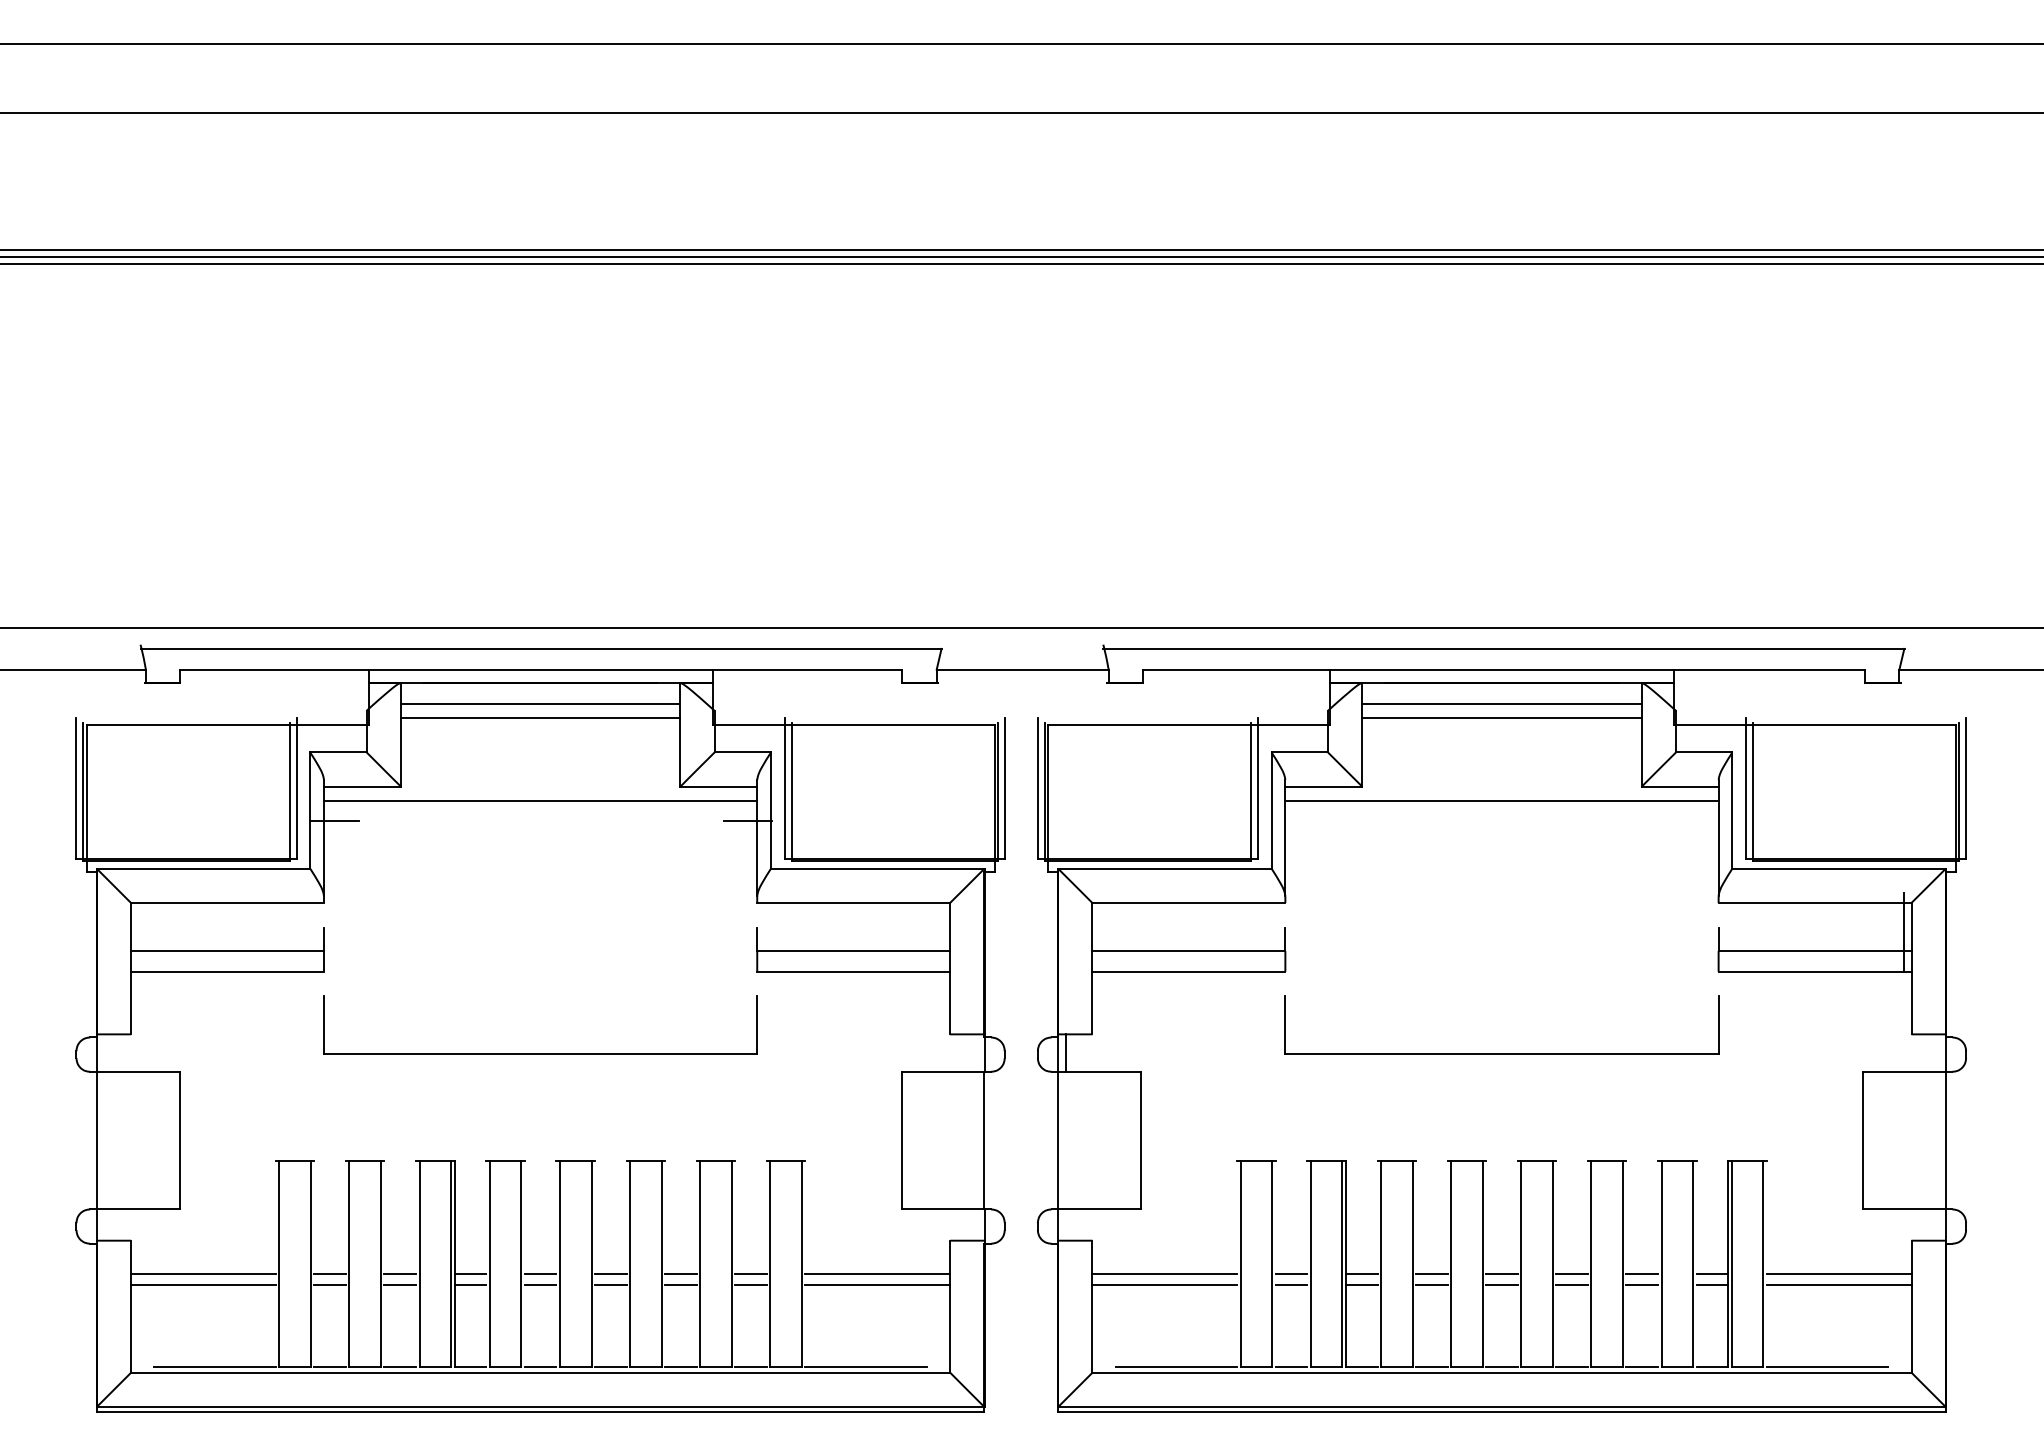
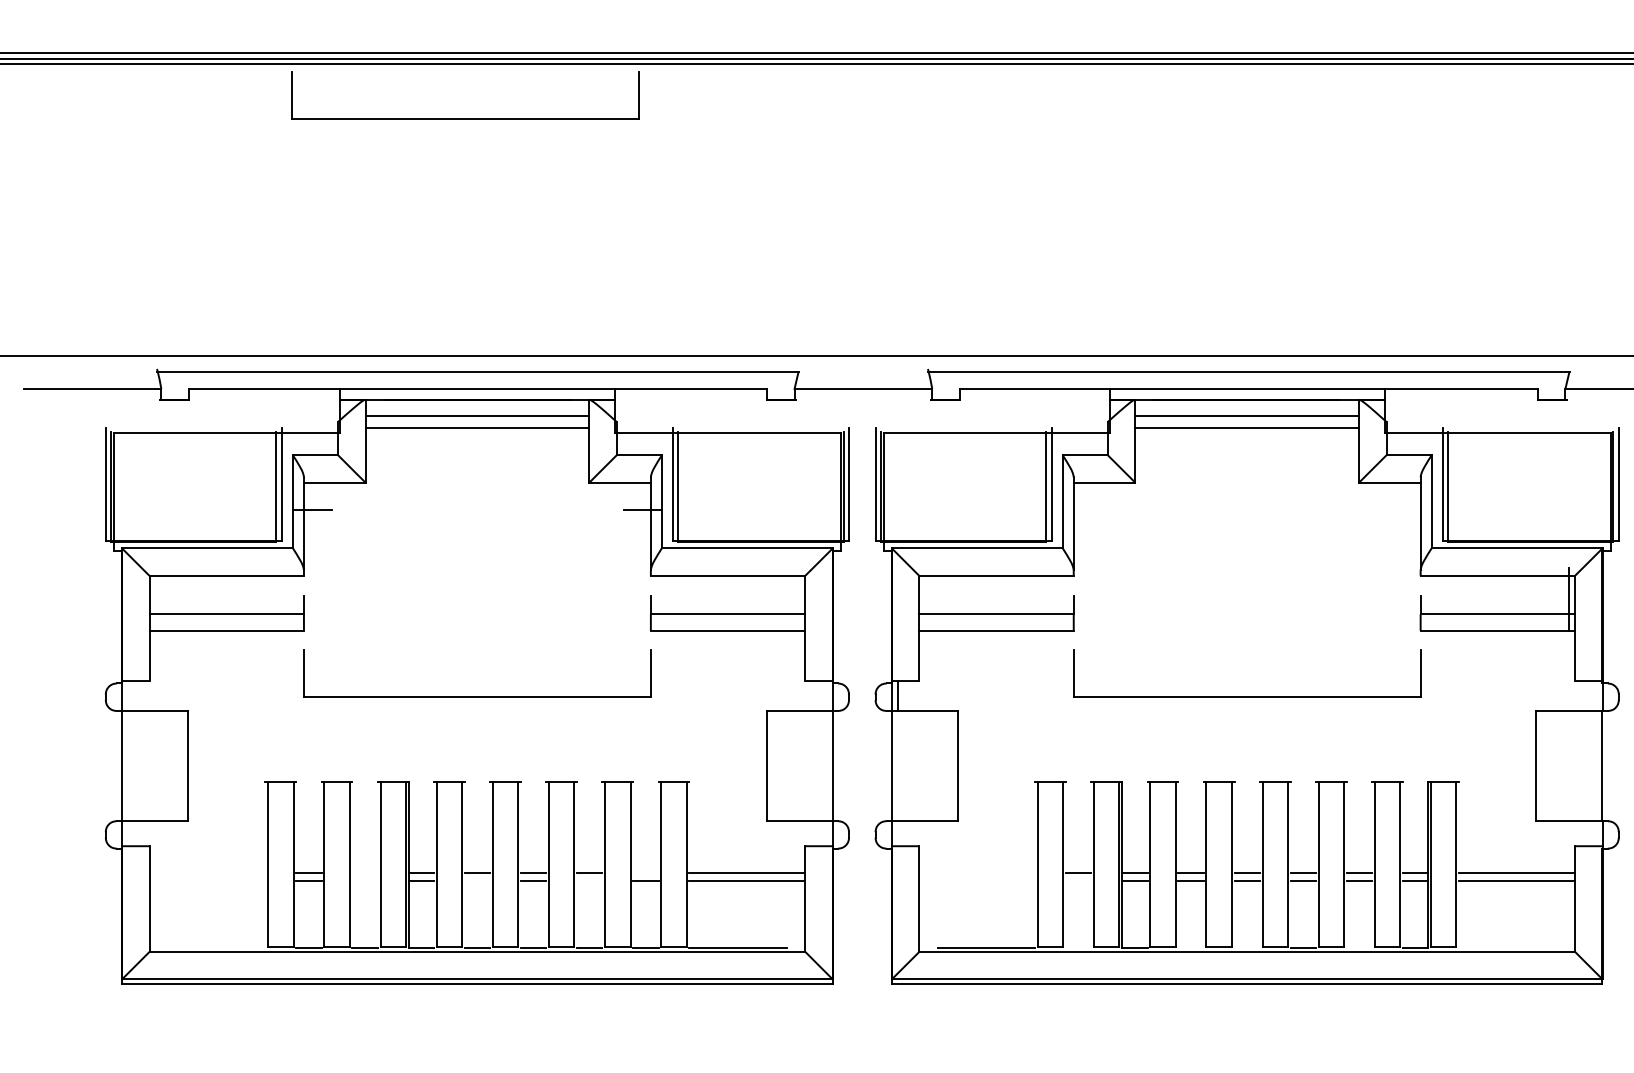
part: (525, 331) -> (465, 118), added
line: (540, 800) -> (477, 493), removed
line: (1501, 800) -> (1246, 493), removed
line: (203, 1274) -> (207, 873), removed
line: (400, 1274) -> (365, 873), removed
line: (750, 1274) -> (645, 873), removed
line: (1164, 1274) -> (976, 873), removed
line: (203, 1284) -> (207, 881), removed
line: (400, 1284) -> (365, 881), removed
line: (540, 1284) -> (477, 881), removed
line: (680, 1284) -> (589, 881), removed
line: (1164, 1284) -> (976, 881), removed
line: (1291, 1284) -> (1078, 881), removed
line: (214, 1367) -> (216, 947), removed
line: (1291, 1367) -> (1078, 947), removed
line: (1431, 1367) -> (1190, 947), removed
line: (1501, 1367) -> (1246, 947), removed
line: (1642, 1367) -> (1359, 947), removed
line: (1827, 1367) -> (1507, 947), removed

